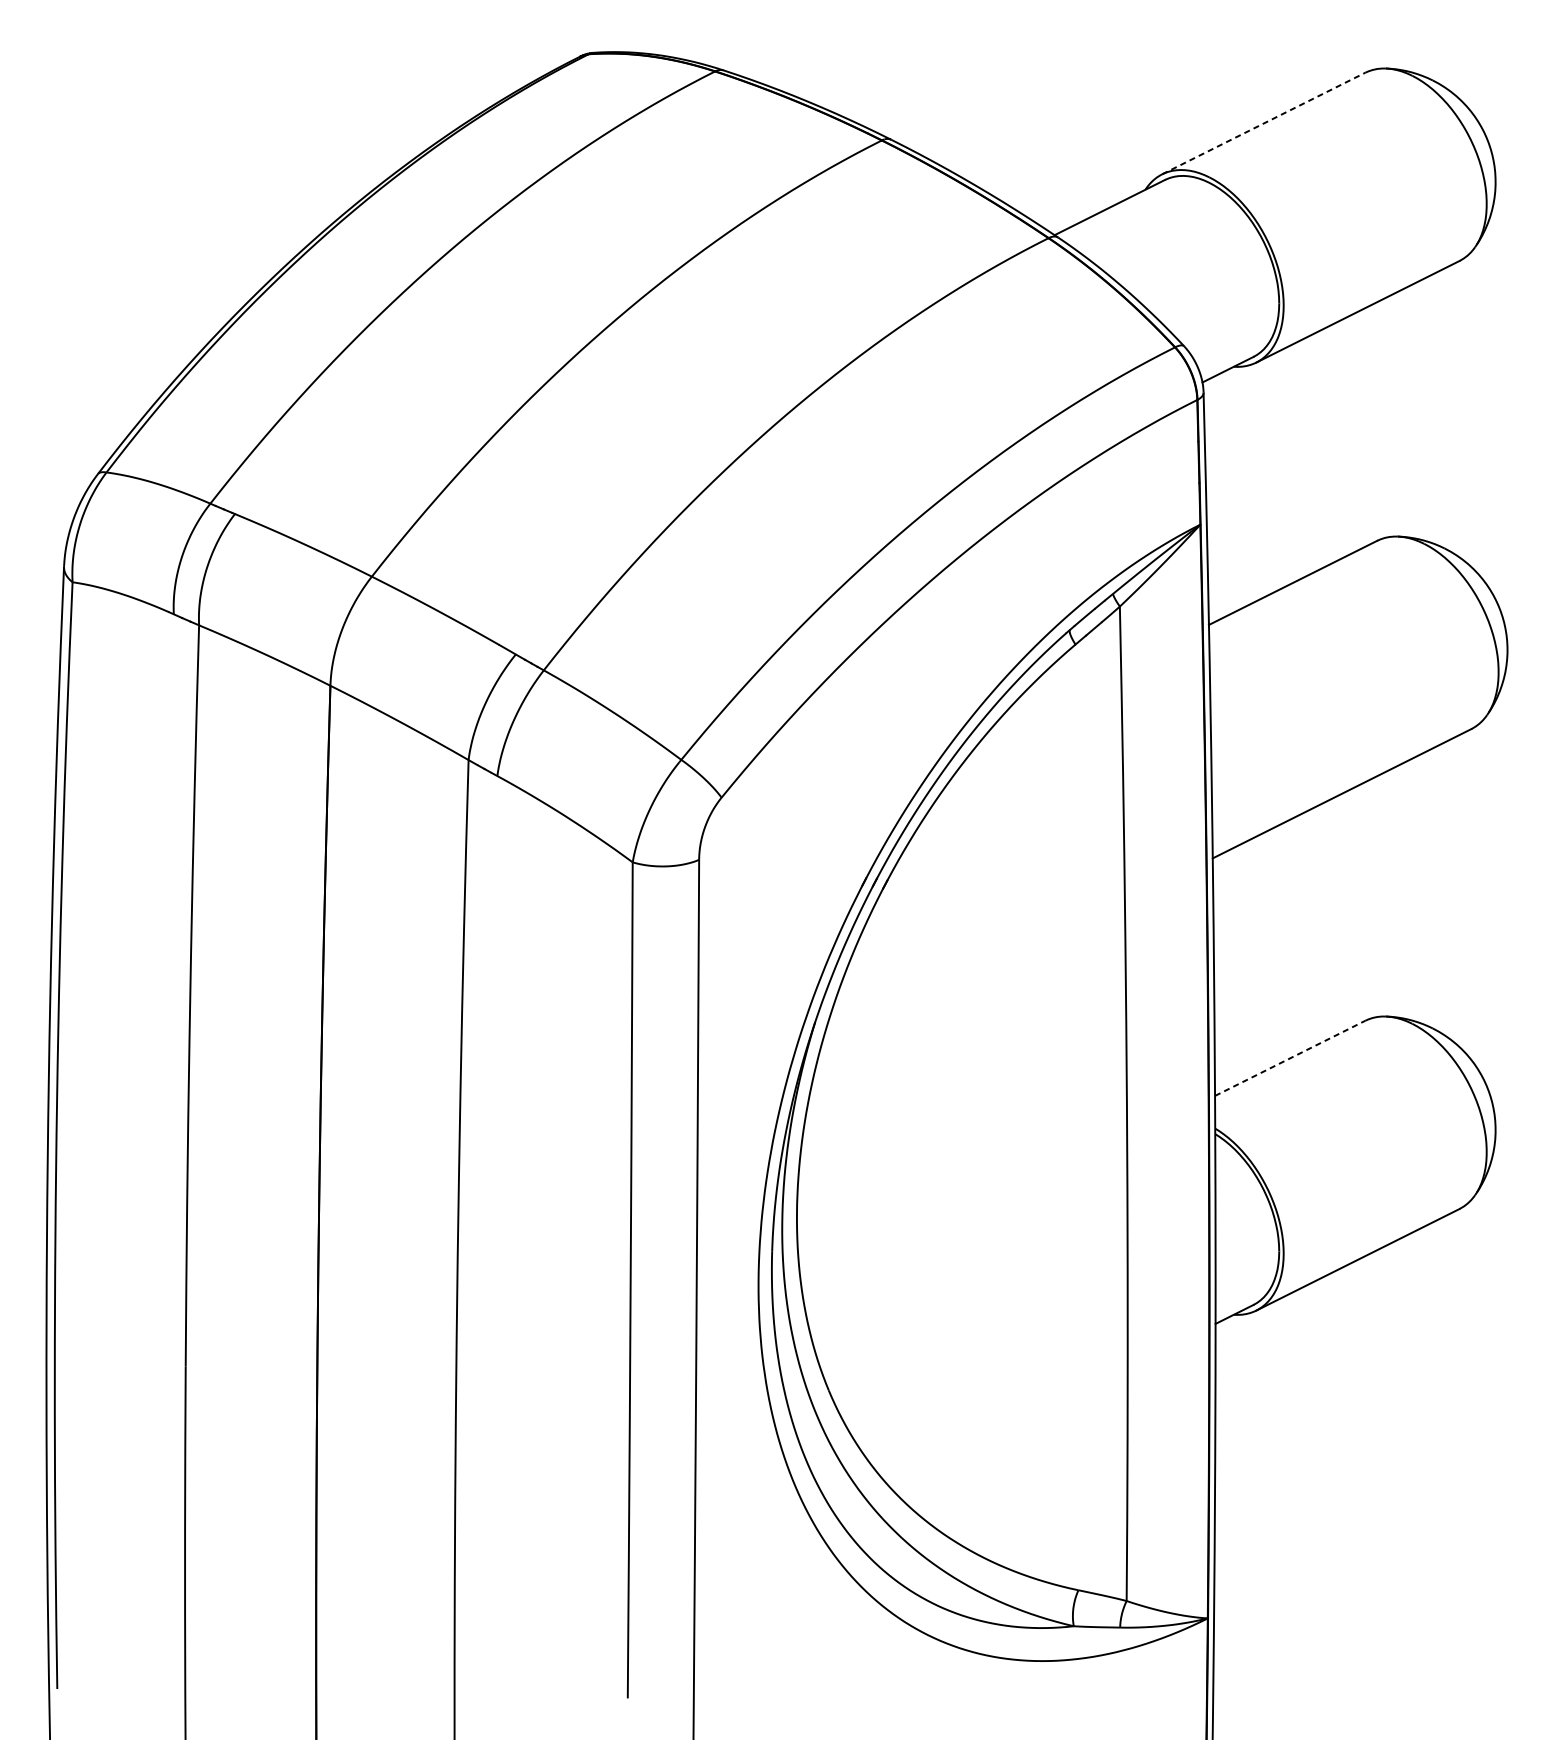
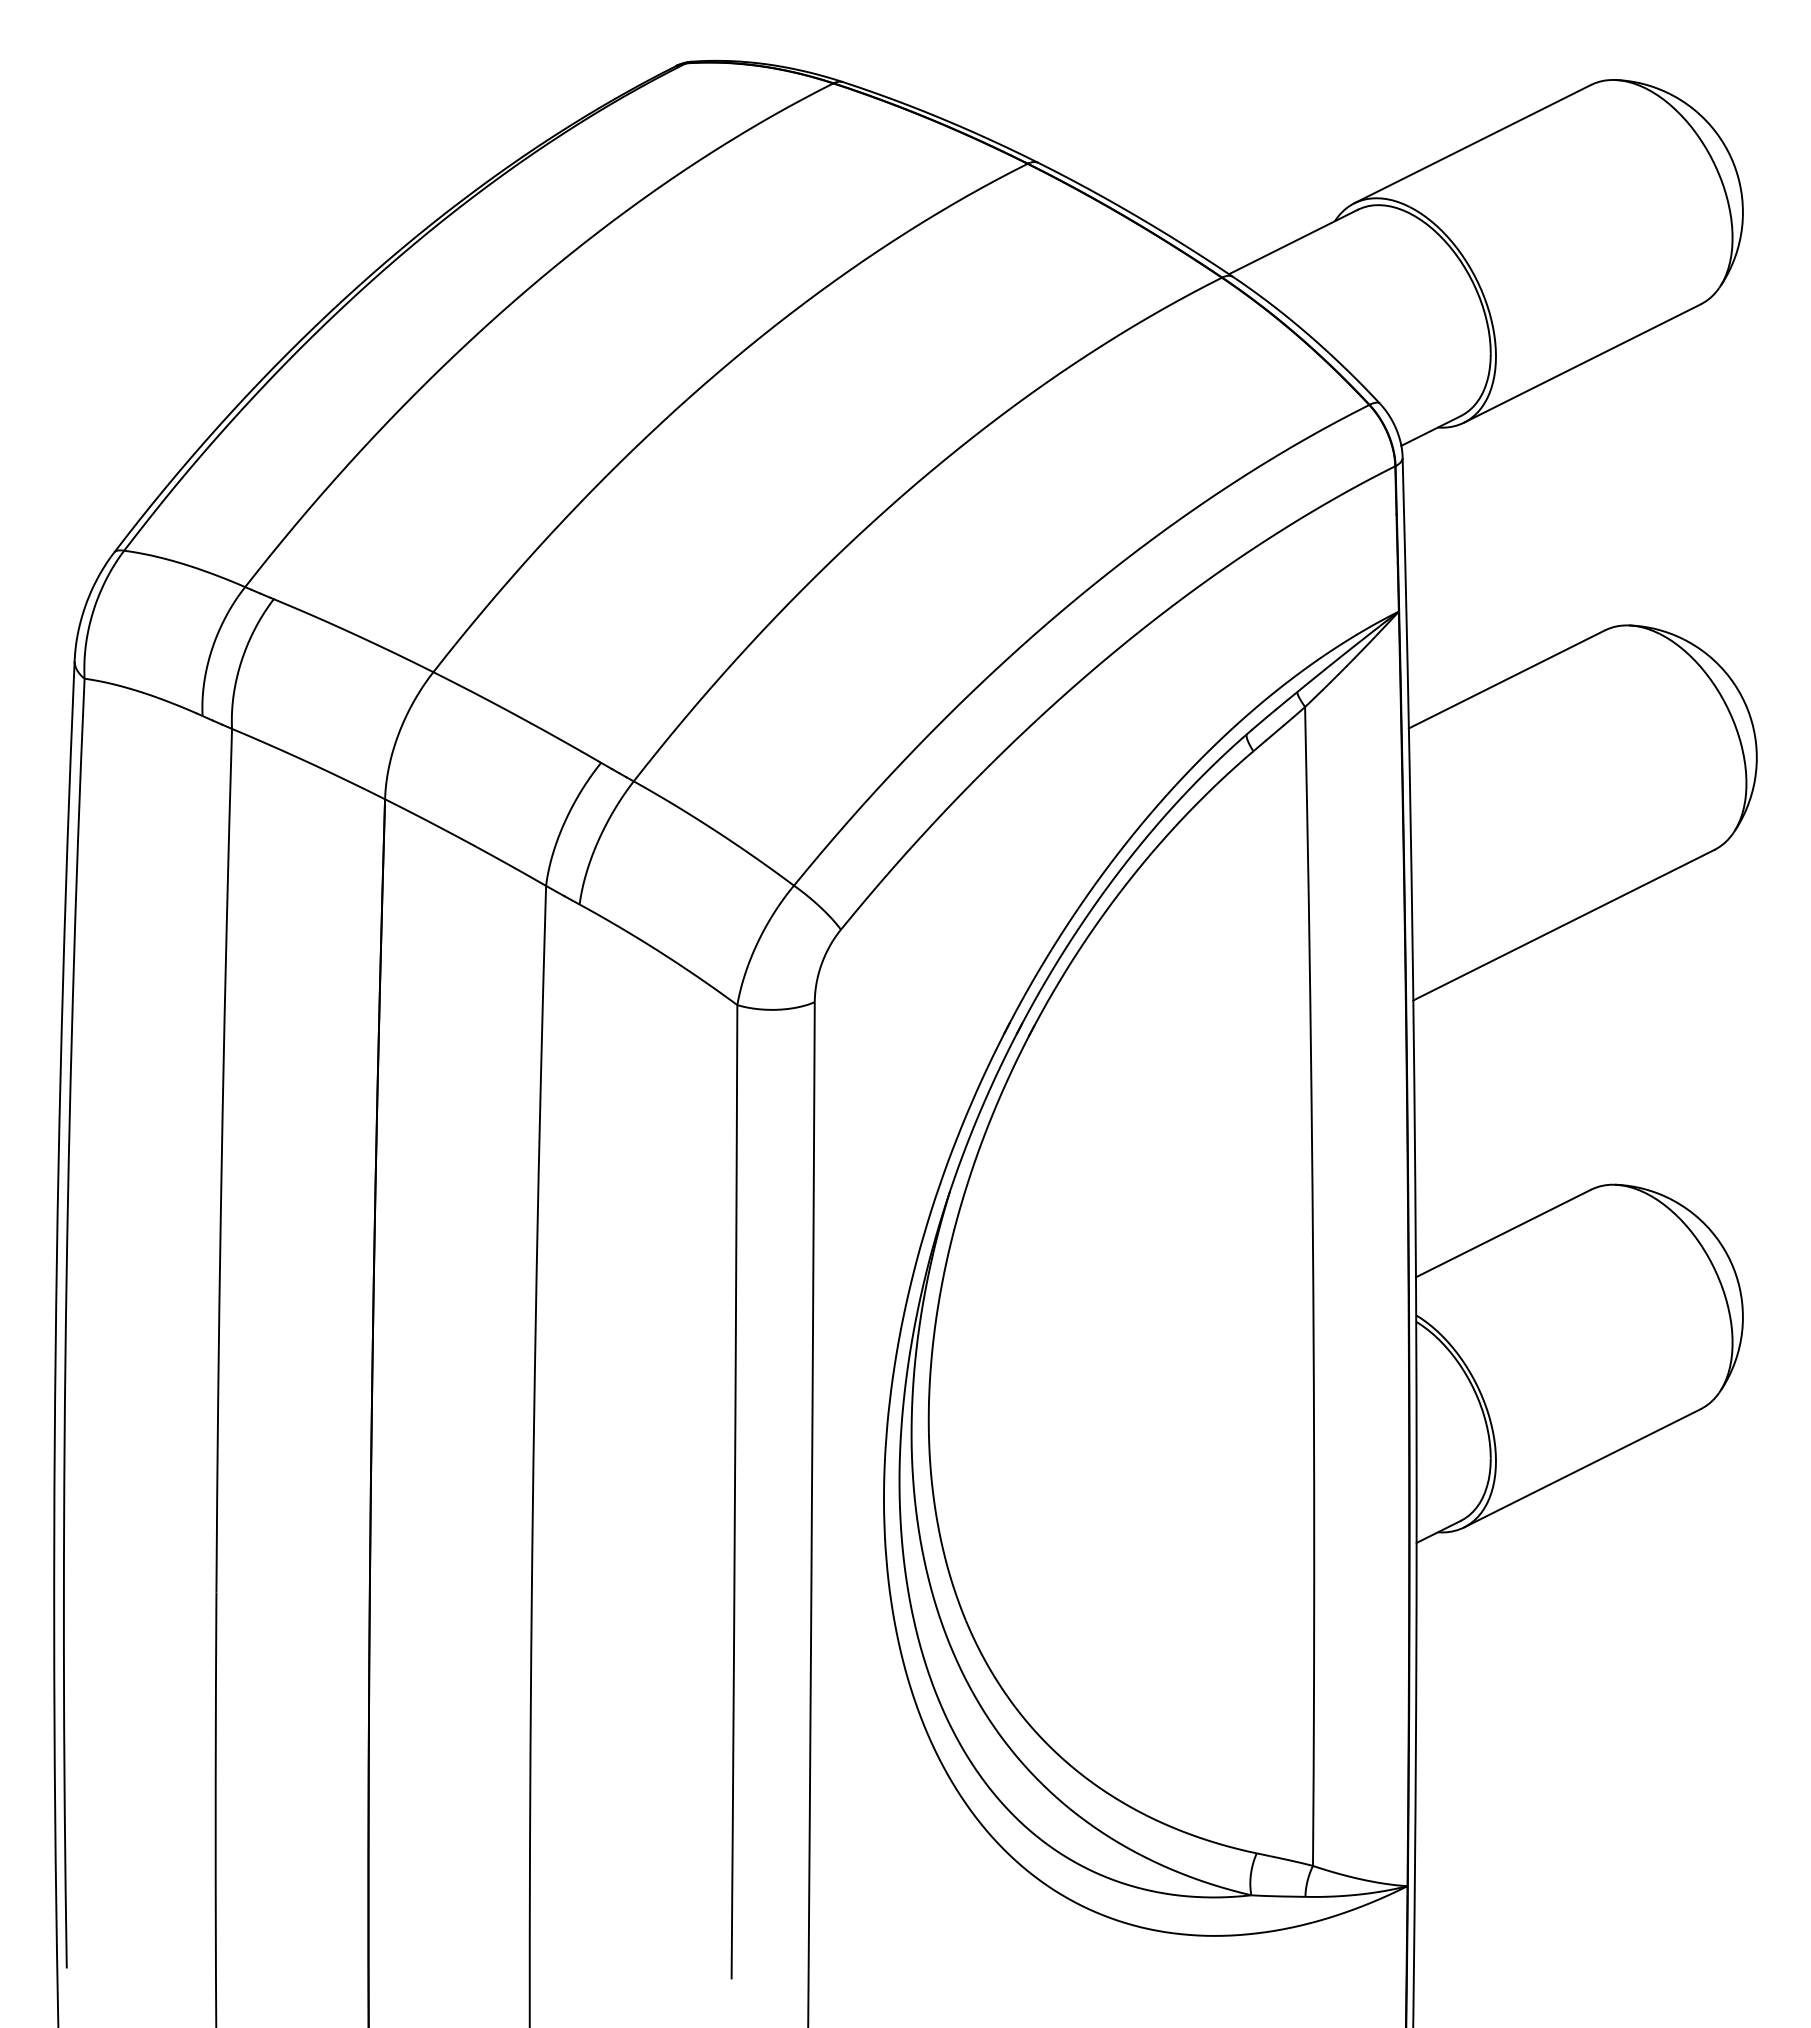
line: (1264, 123) -> (1473, 143), dashed -> solid
line: (1290, 1058) -> (1503, 1233), dashed -> solid

